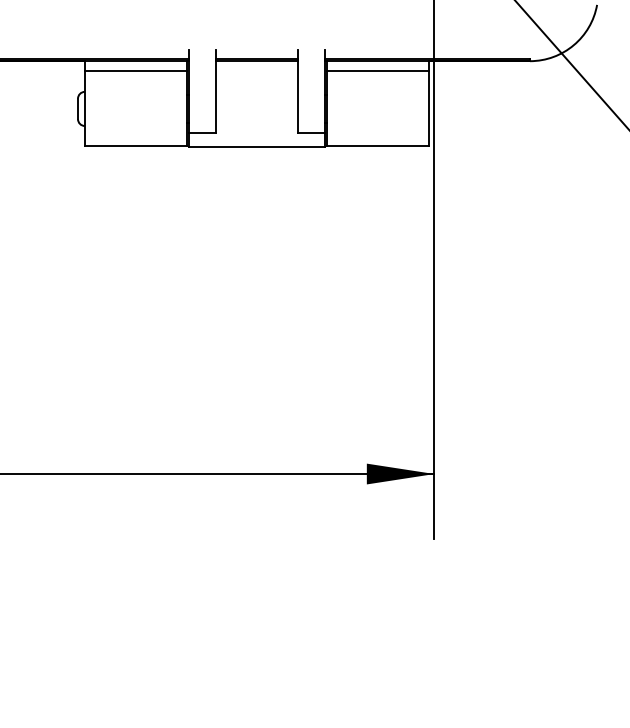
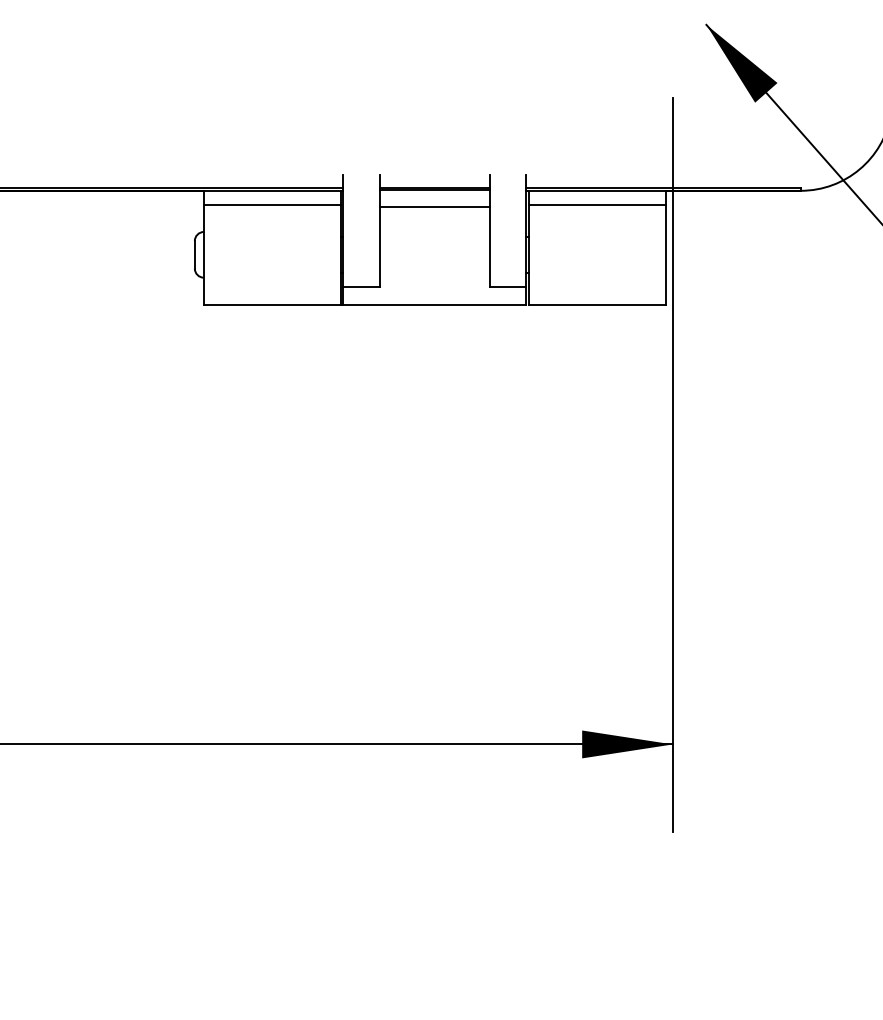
line: (256, 72) -> (434, 206), added

